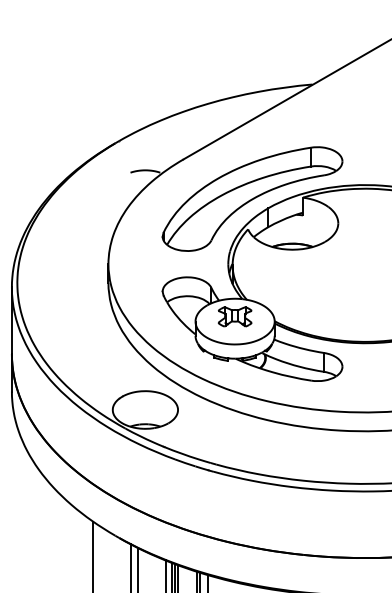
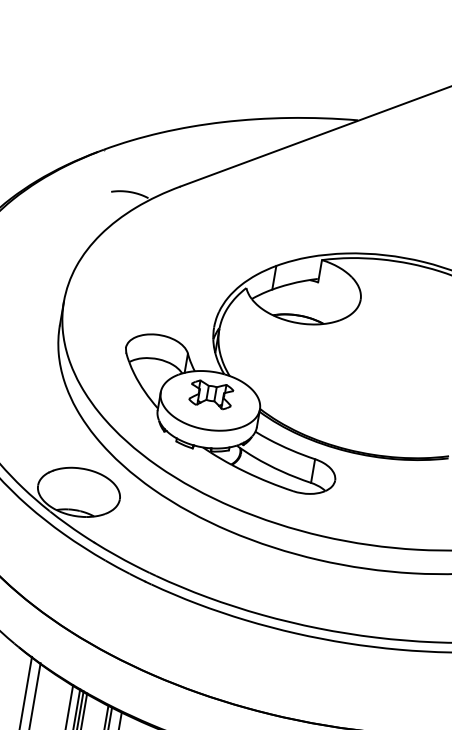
part: (252, 198) -> (258, 250), removed

